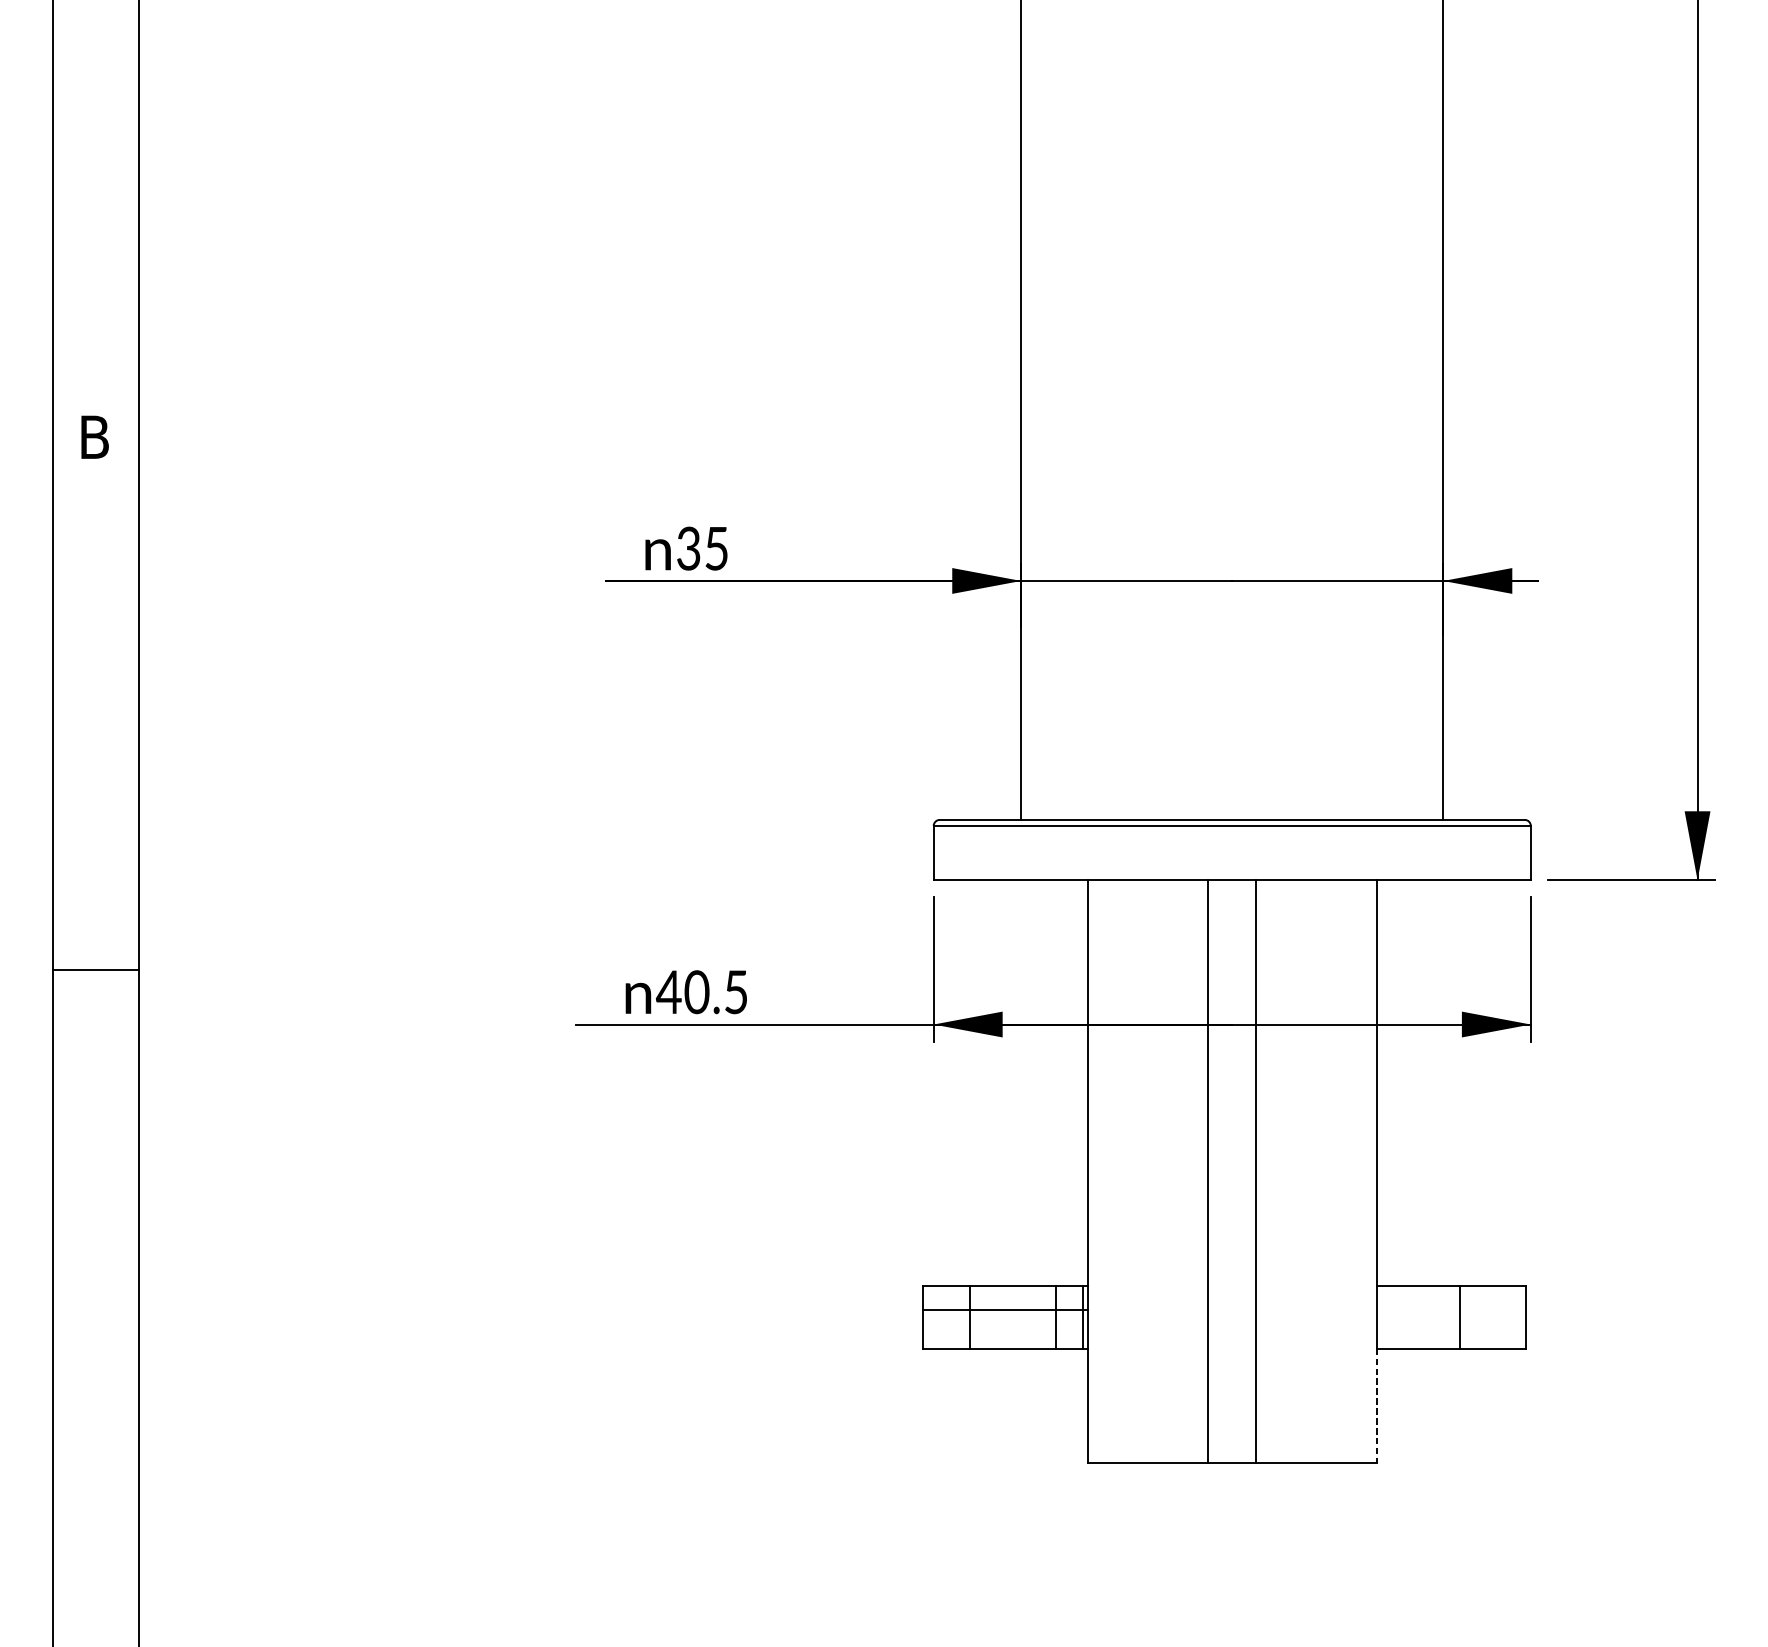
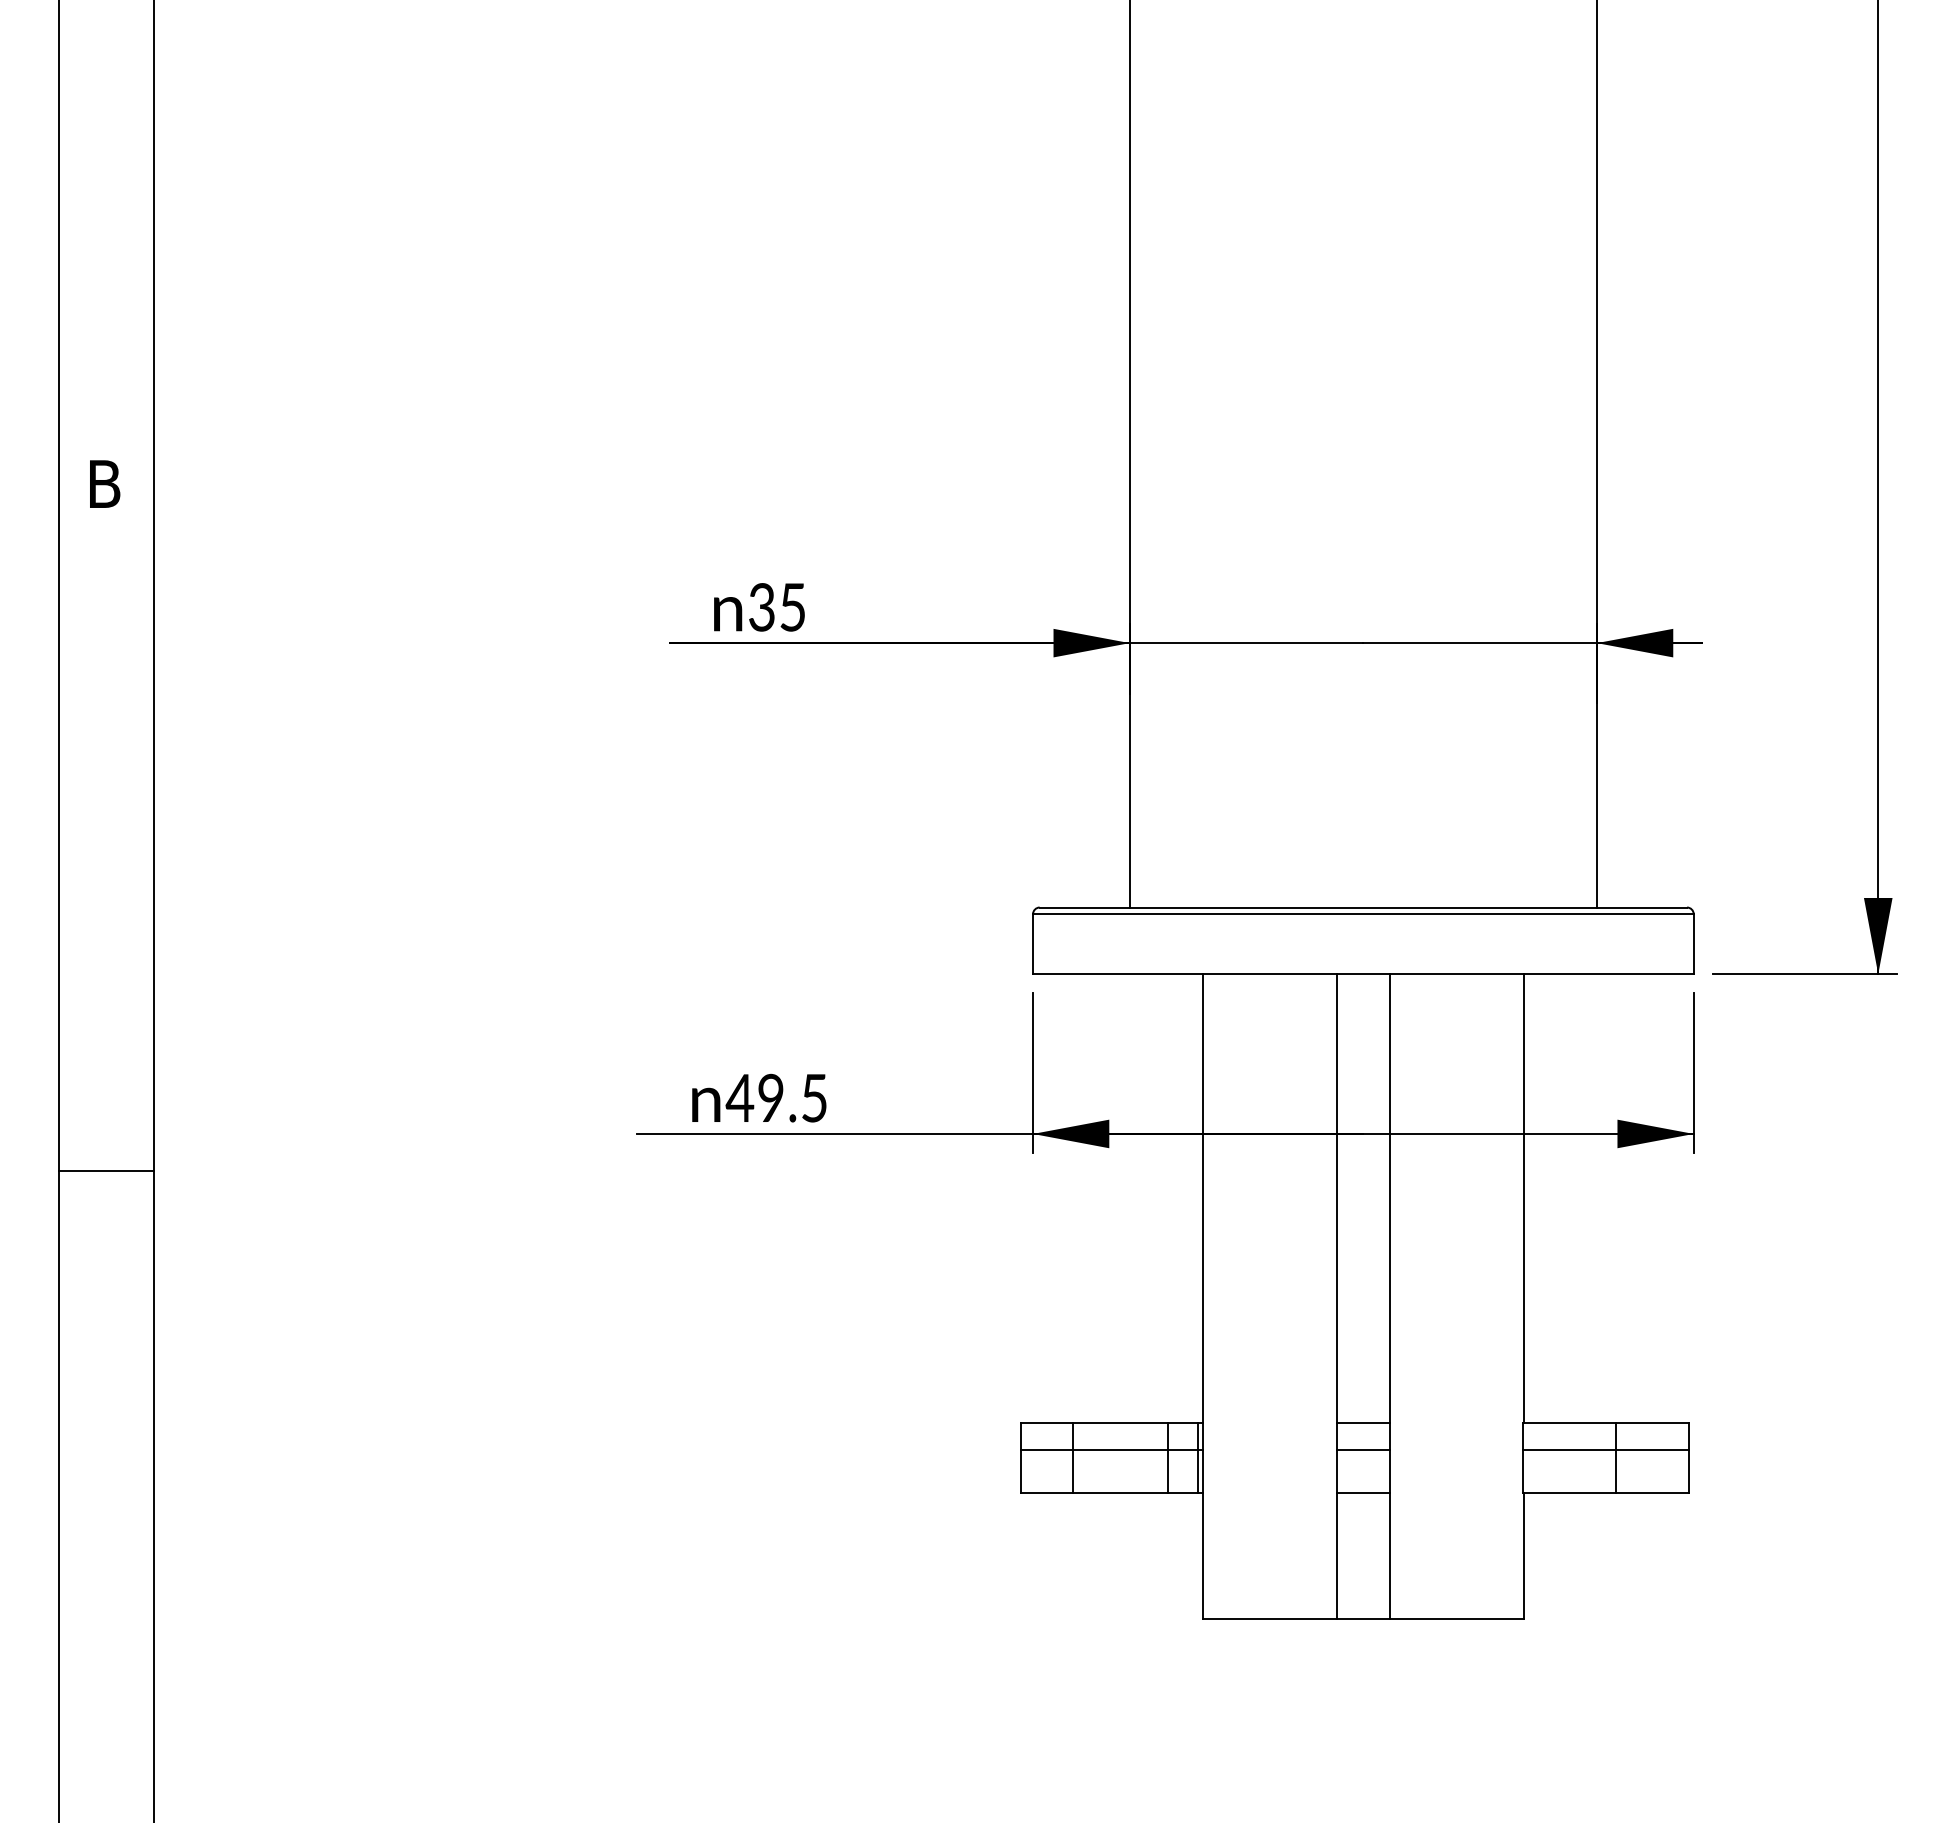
line: (96, 969) -> (106, 1171), moved
text: (696, 992) -> (770, 1098), 40.5 -> 49.5
line: (1232, 1286) -> (1363, 1423), added
line: (1232, 1309) -> (1363, 1449), added
line: (1451, 1309) -> (1605, 1449), added
line: (1232, 1348) -> (1363, 1492), added
line: (1376, 1406) -> (1523, 1556), dashed -> solid

